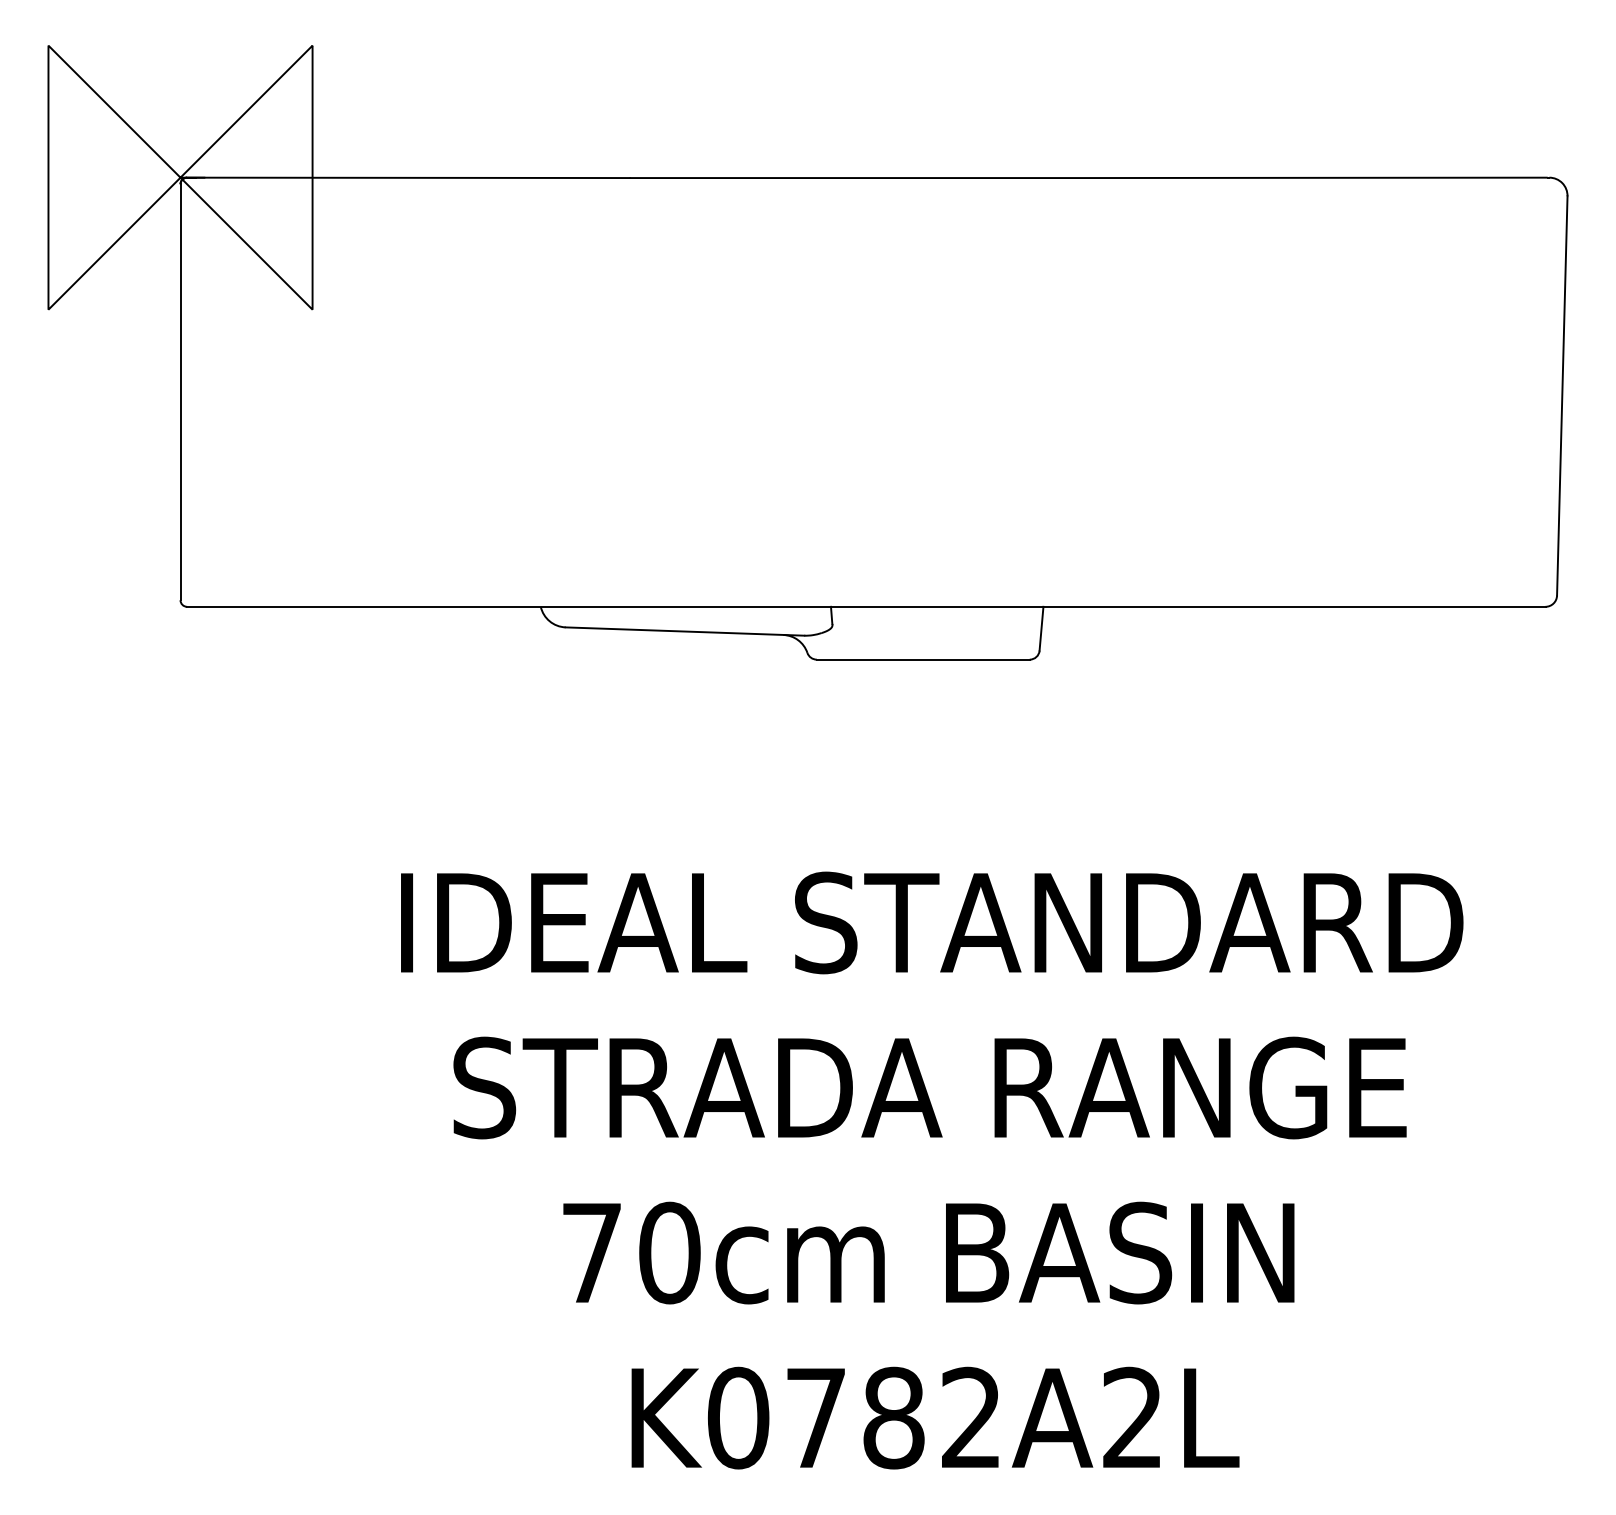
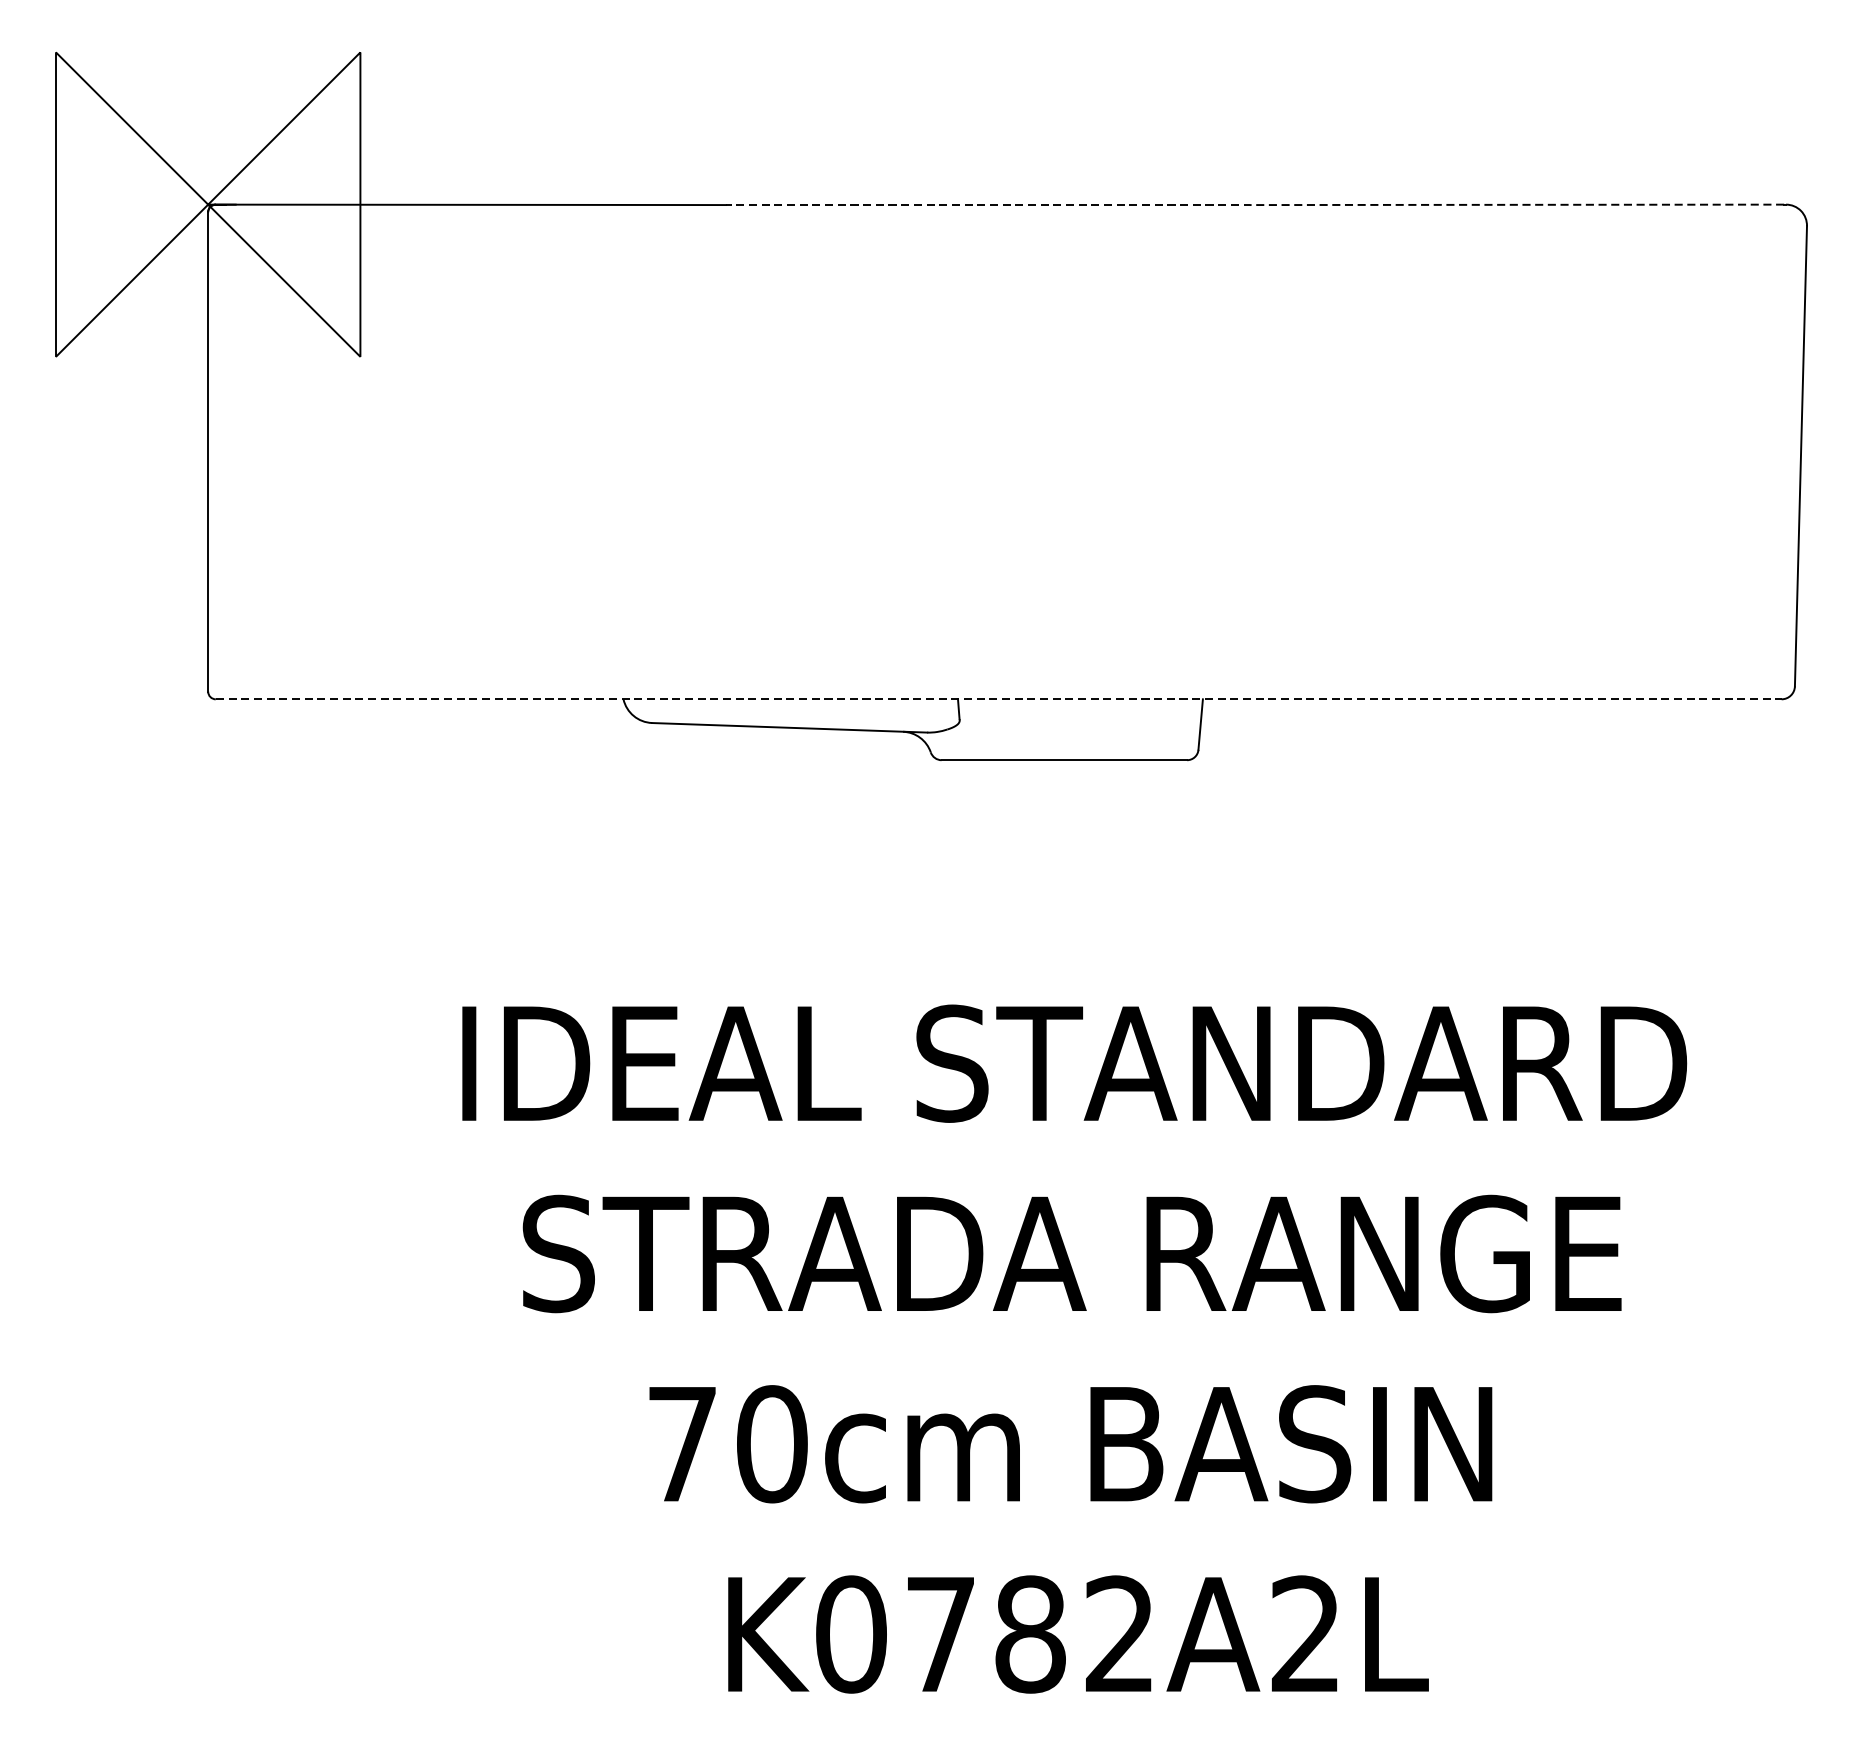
line: (1088, 178) -> (1254, 205), solid -> dashed
line: (866, 606) -> (998, 698), solid -> dashed

